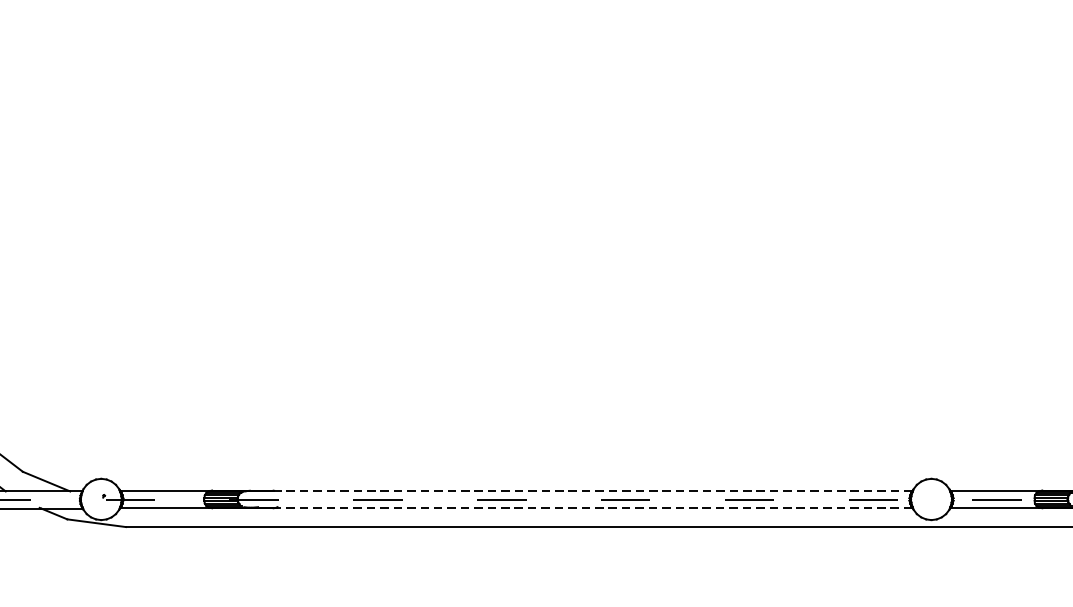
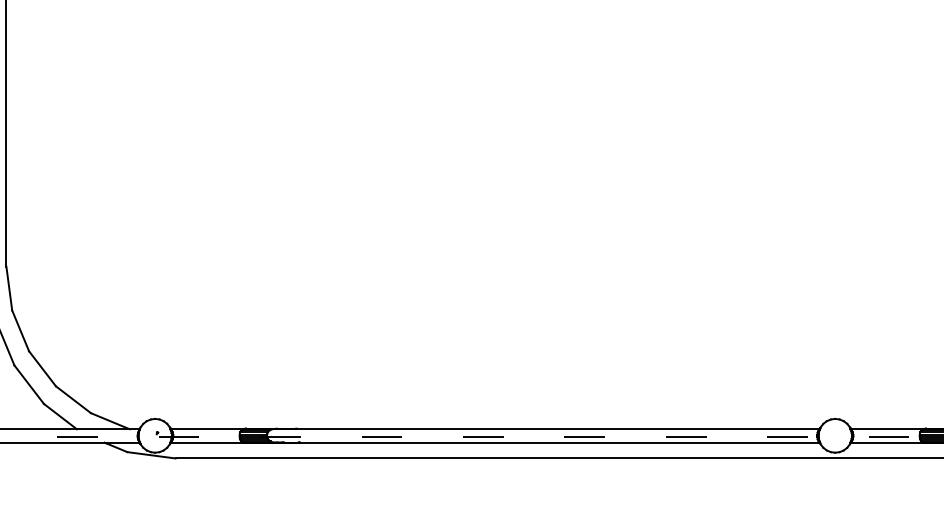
line: (593, 490) -> (558, 428), dashed -> solid
line: (594, 507) -> (559, 442), dashed -> solid

